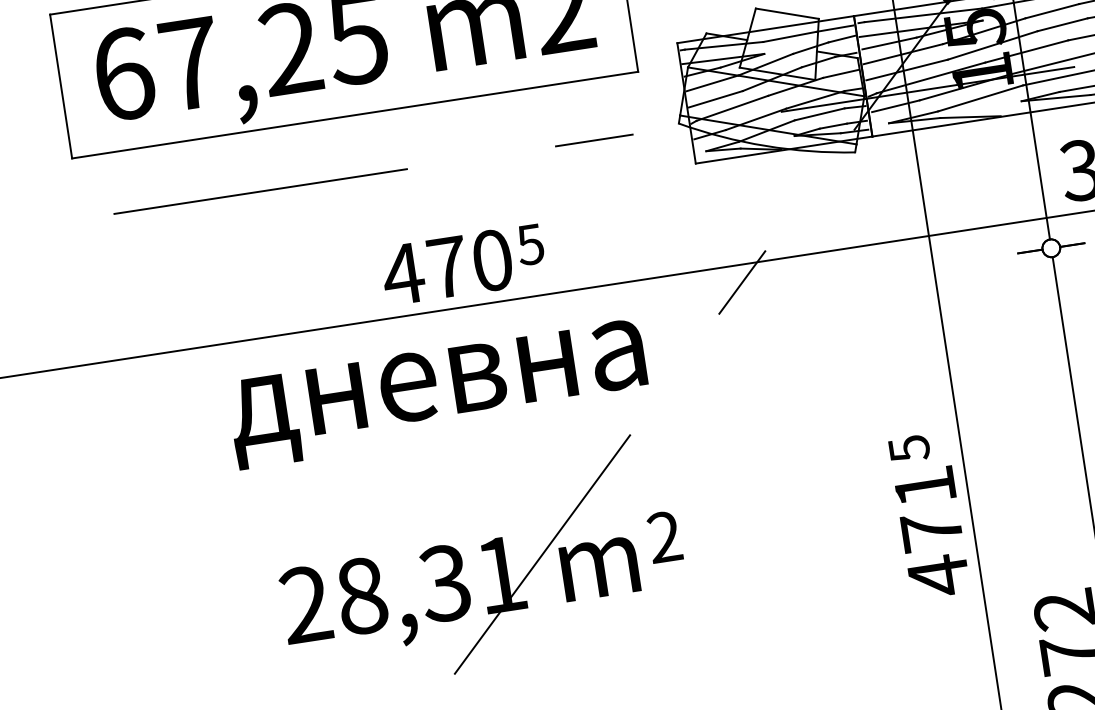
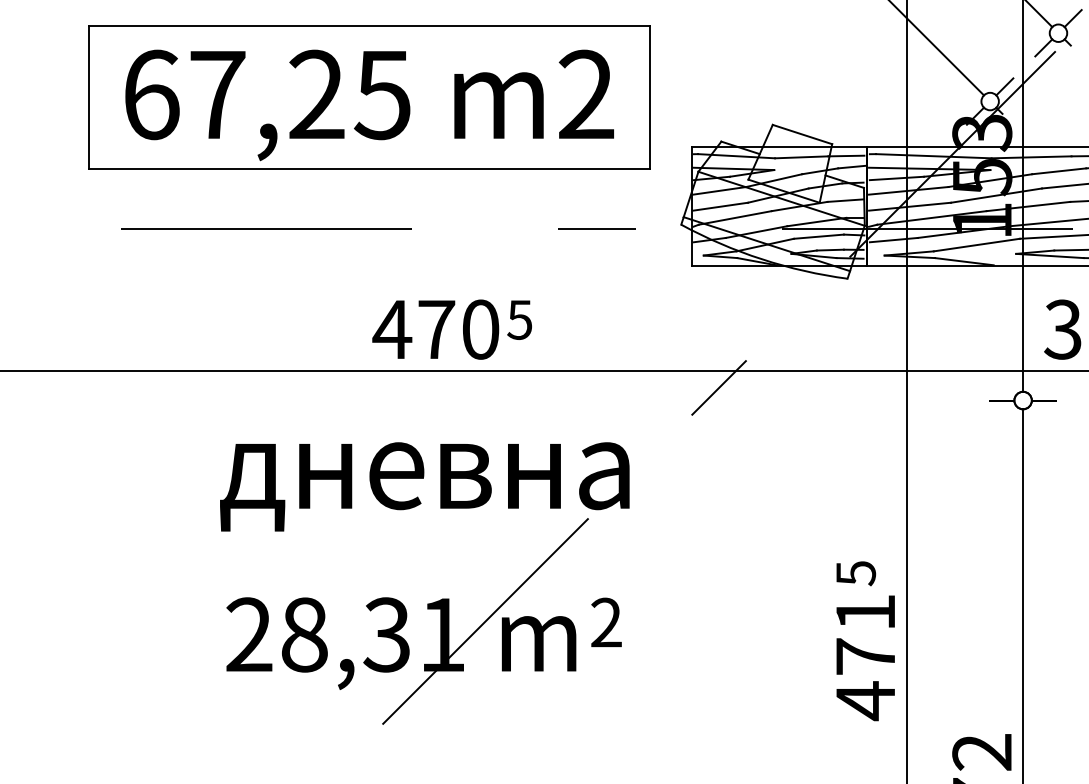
text: (438, 393) -> (424, 486), moved

